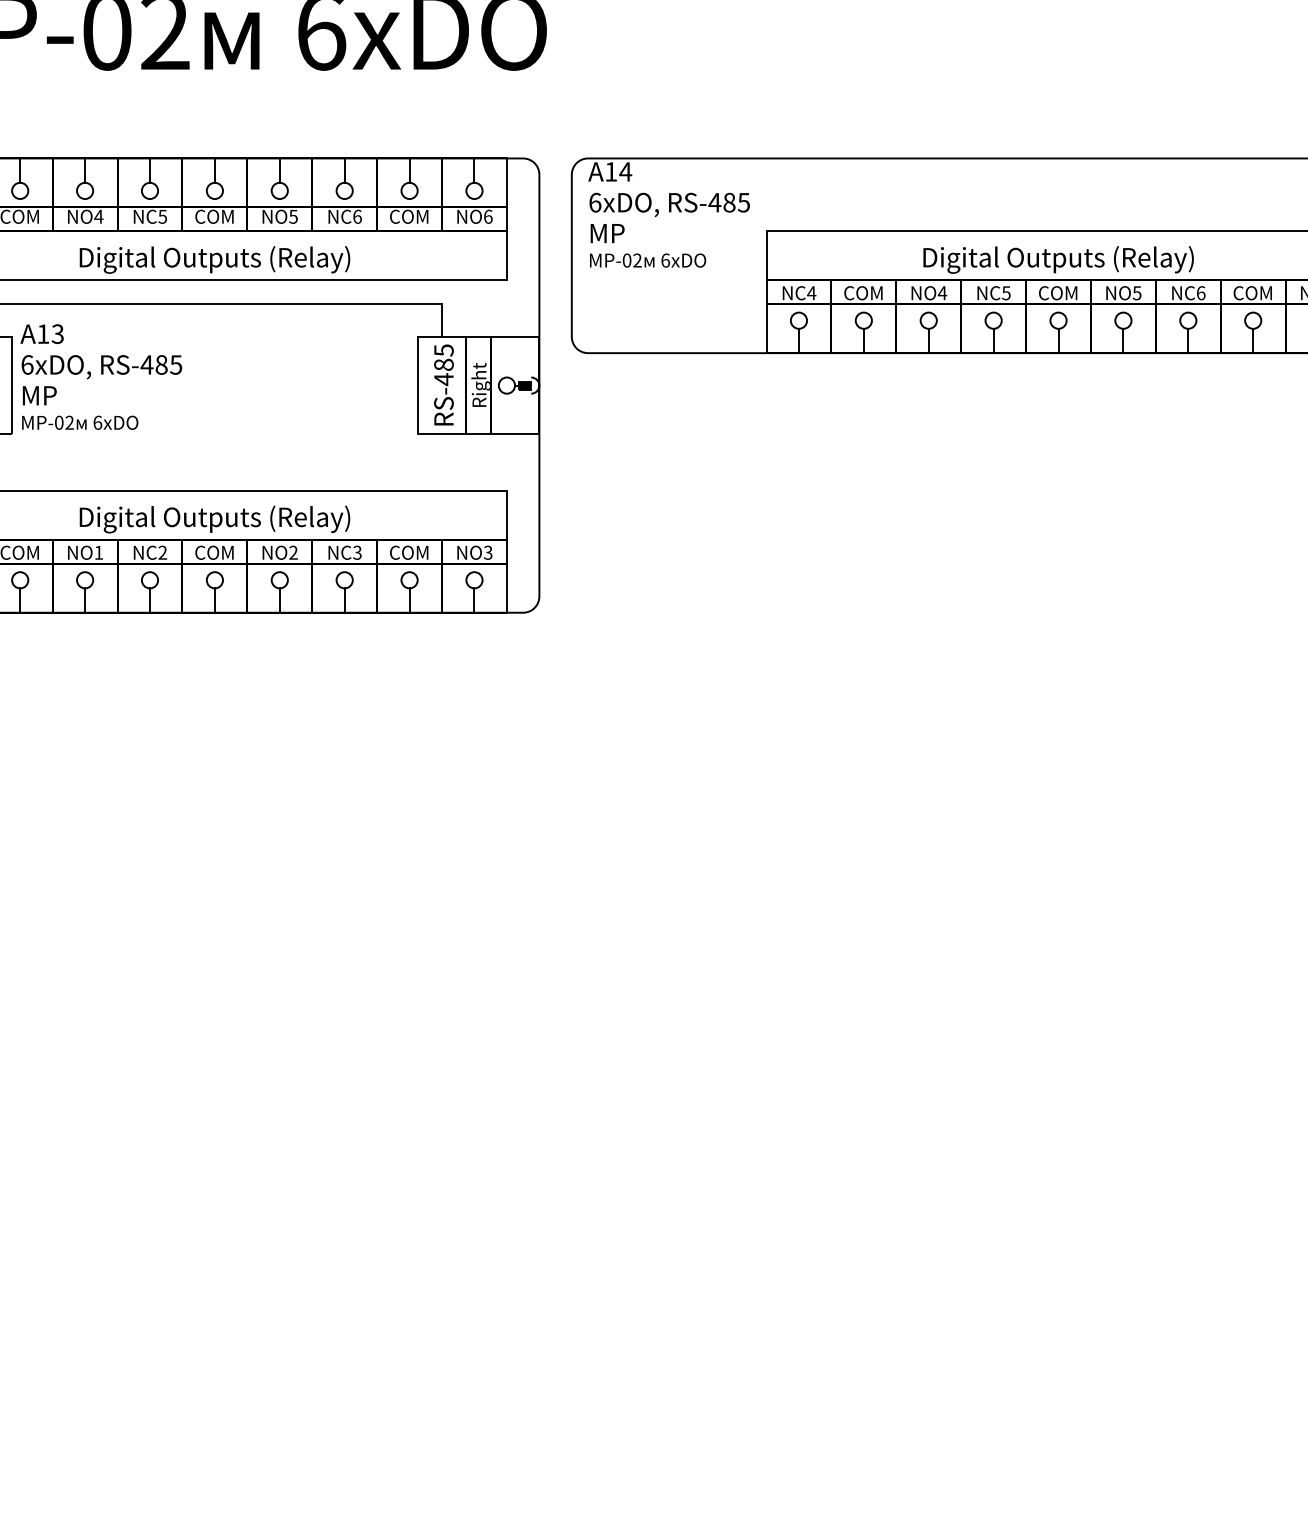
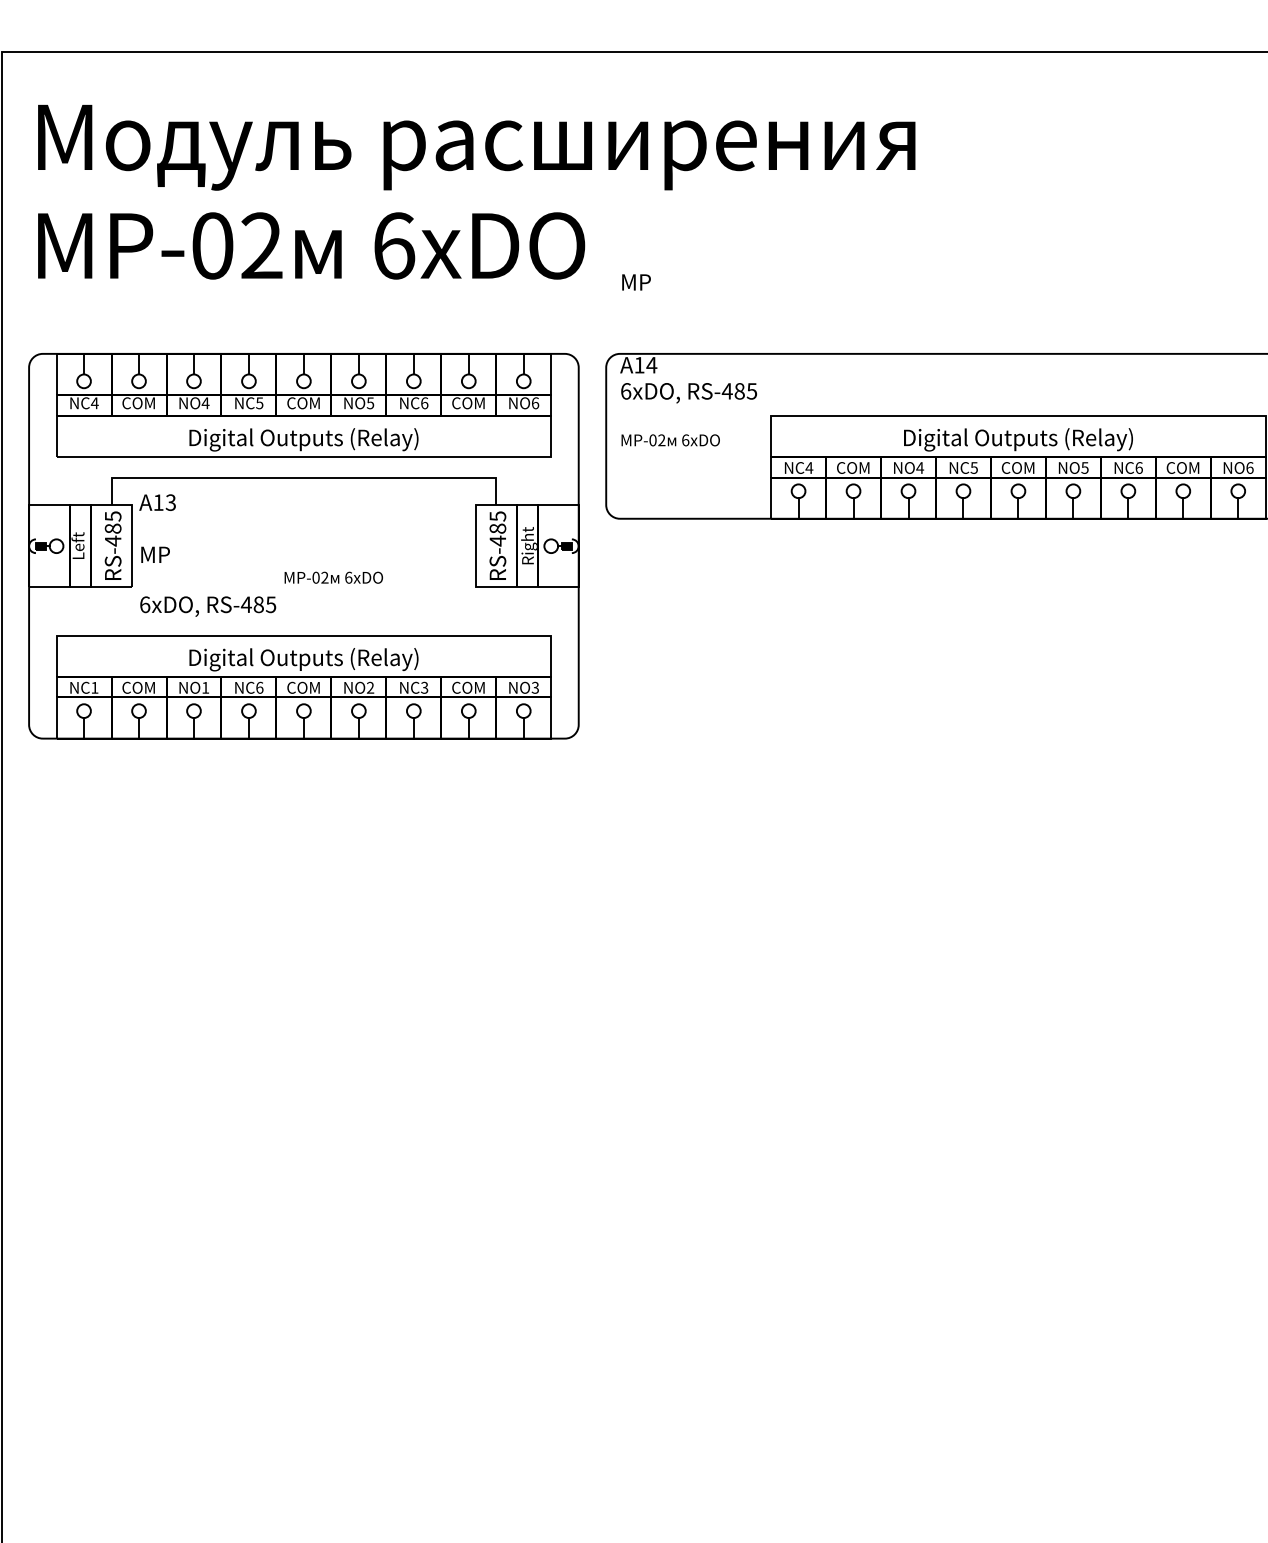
text: (607, 233) -> (636, 282), moved
text: (102, 367) -> (208, 606), moved
text: (79, 422) -> (333, 577), moved
text: (162, 552) -> (259, 687), NC2 -> NC6

